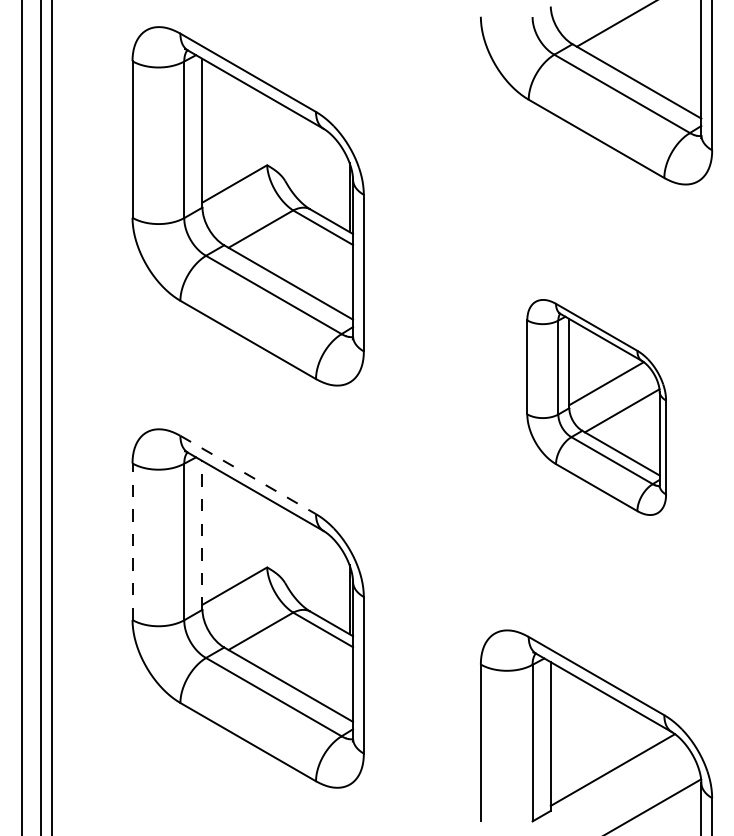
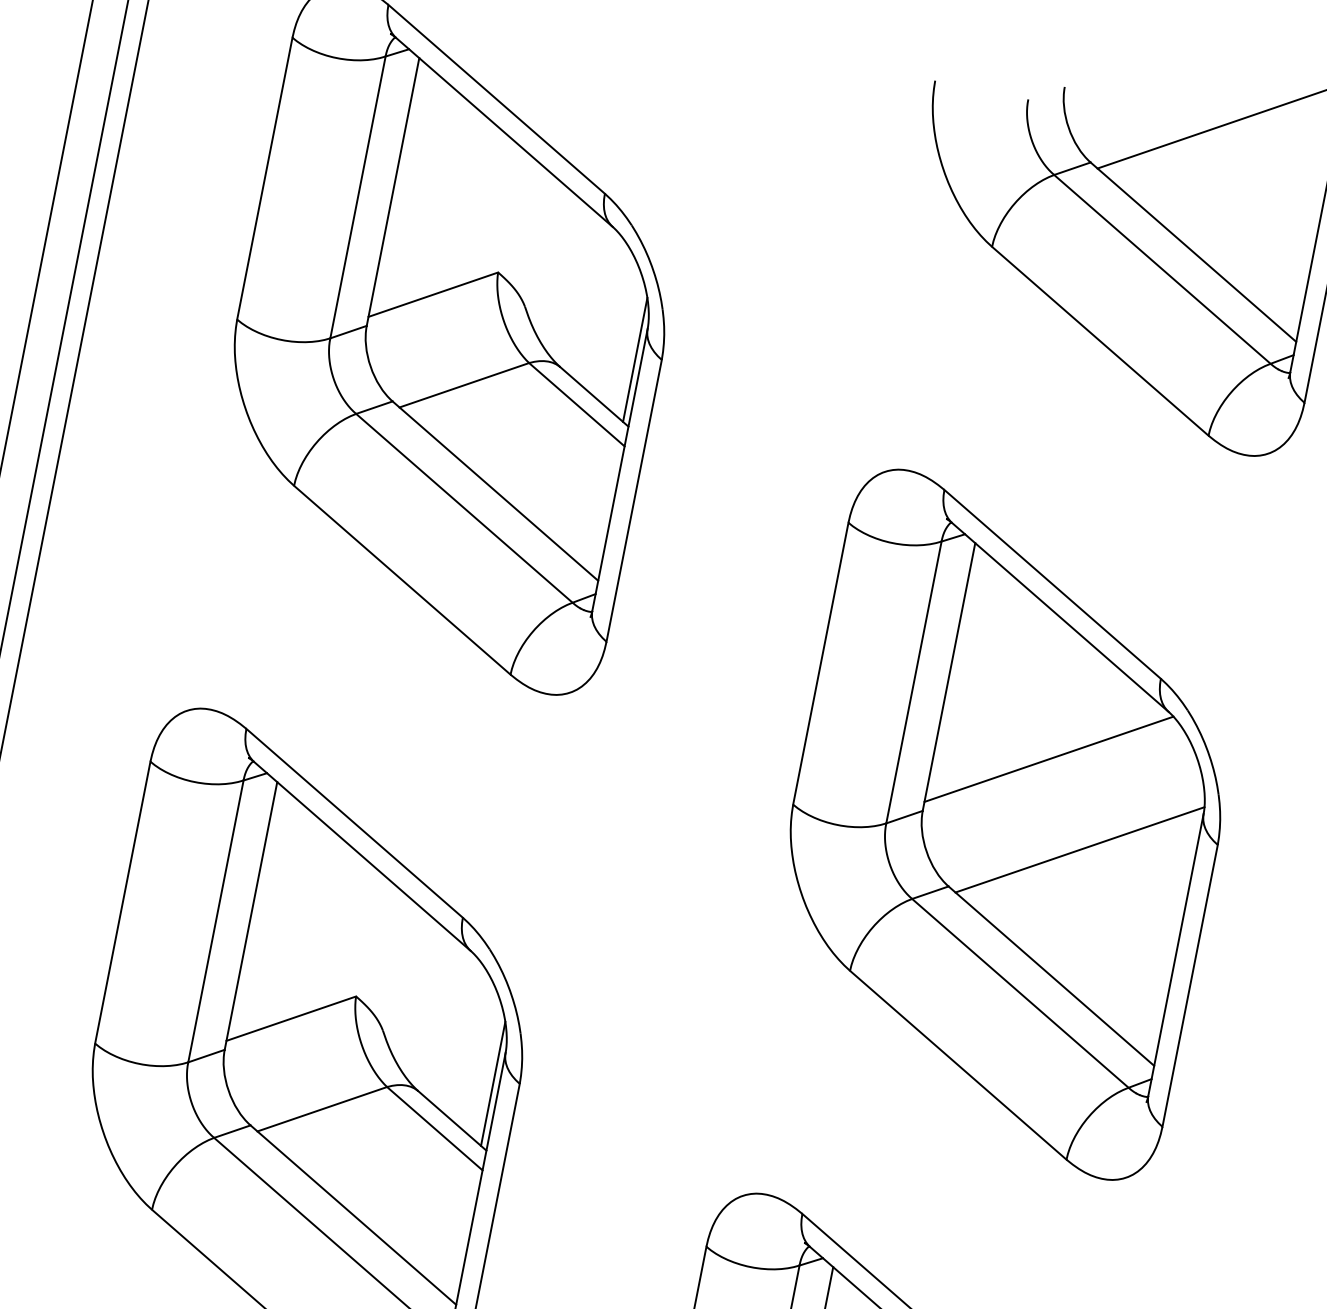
part: (596, 407) -> (1005, 824), size x1.67
line: (248, 475) -> (355, 824), dashed -> solid
line: (202, 534) -> (251, 914), dashed -> solid
line: (132, 541) -> (122, 902), dashed -> solid

